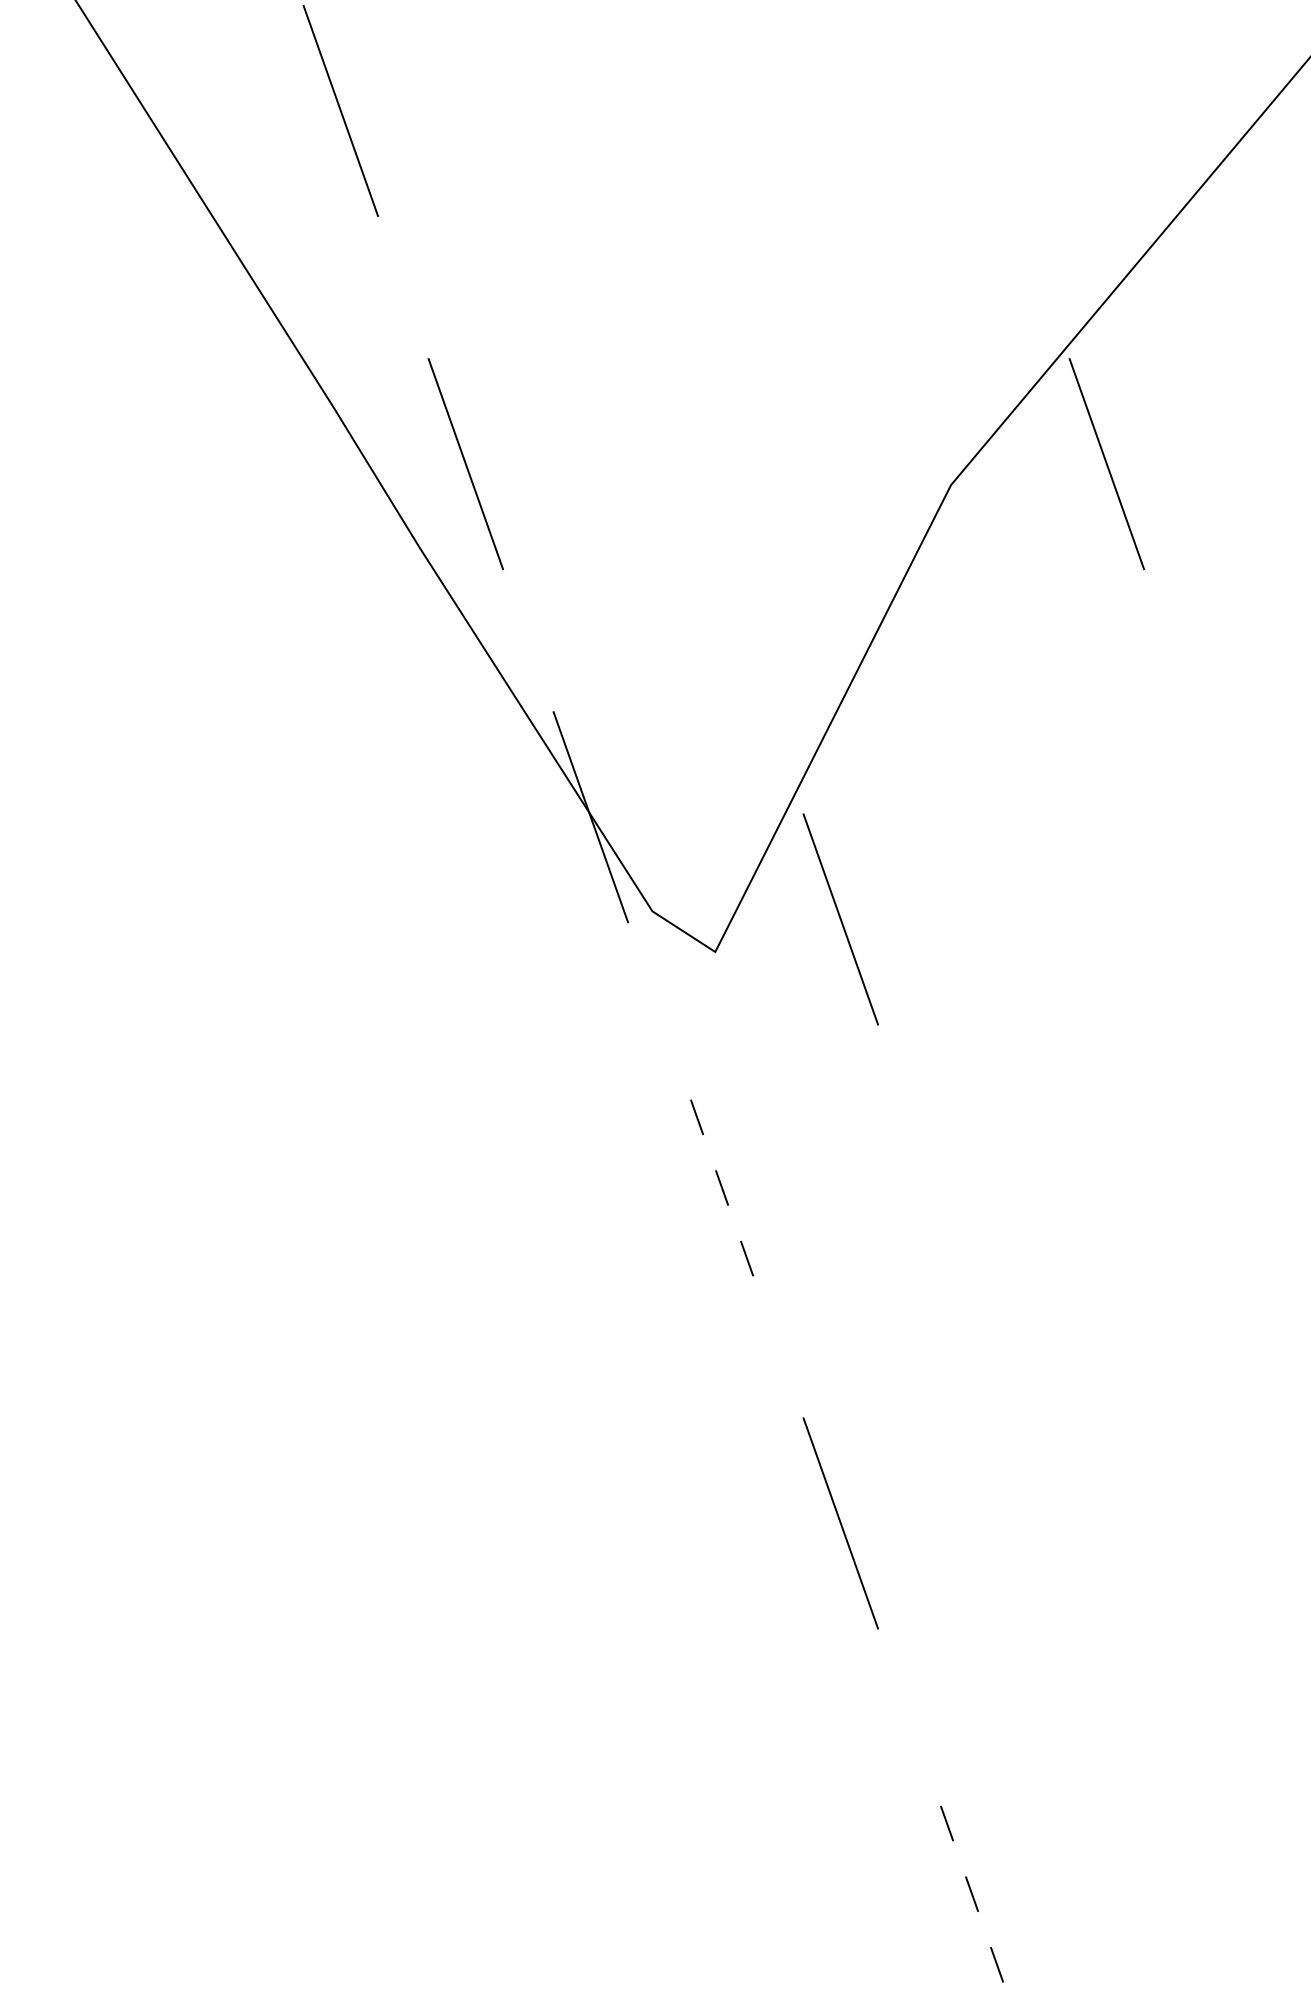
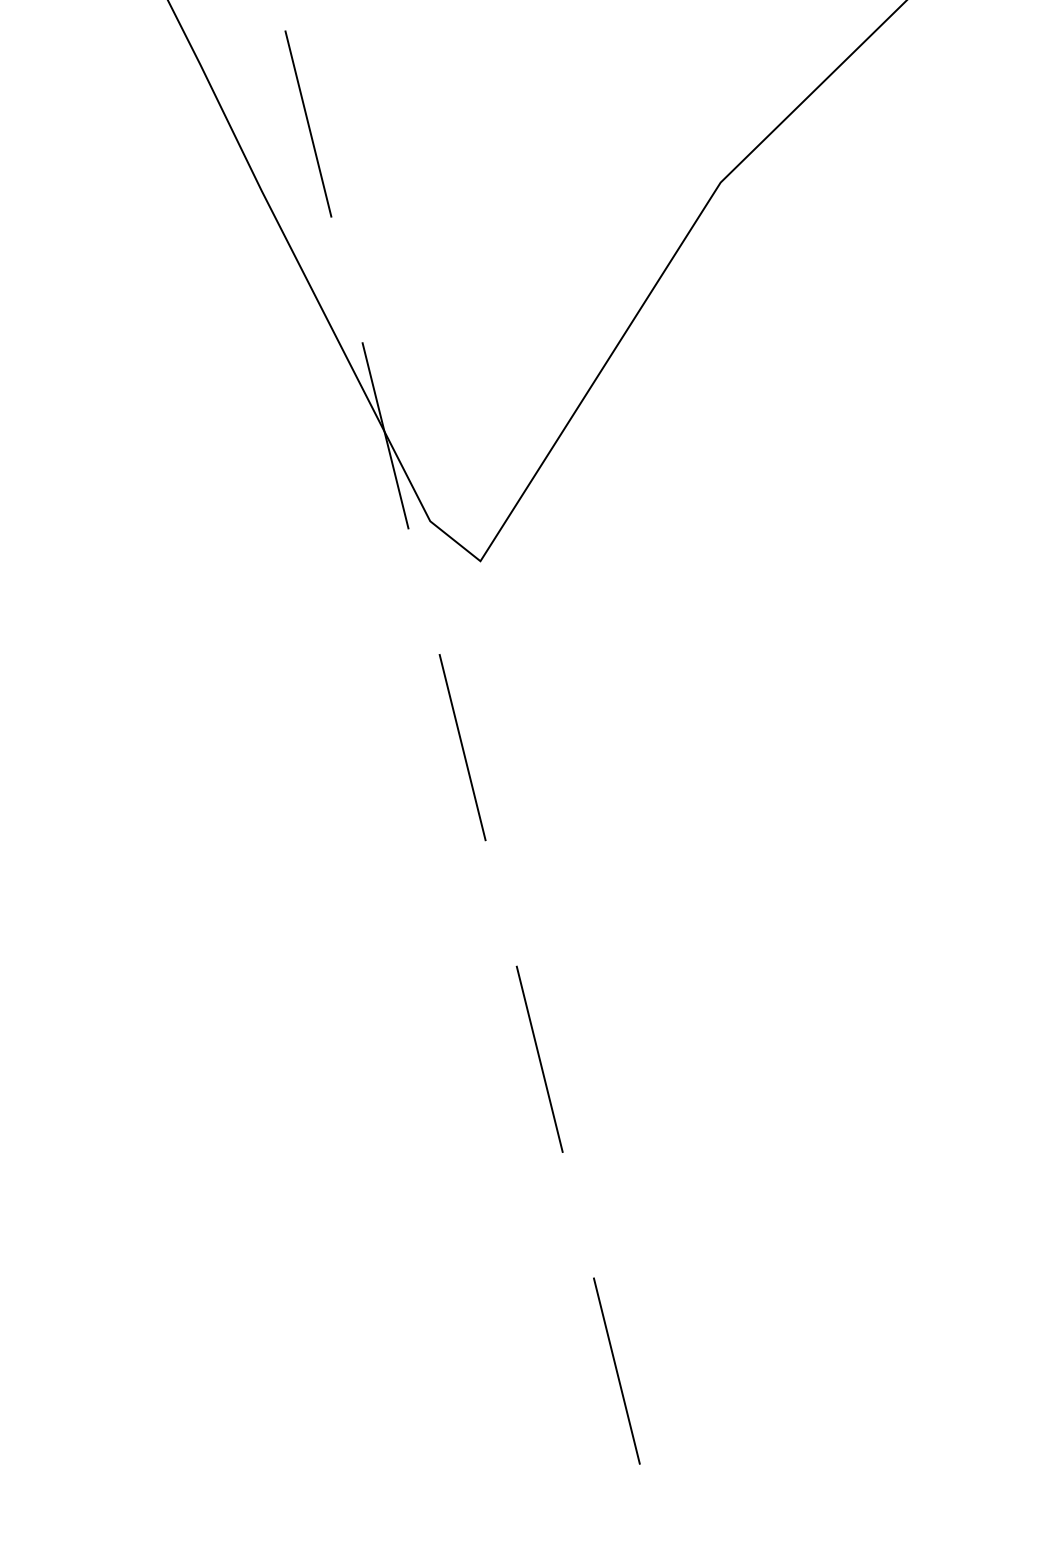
line: (1106, 464) -> (855, 177), removed
line: (840, 919) -> (590, 543), removed
line: (715, 1169) -> (462, 746), dashed -> solid
line: (965, 1876) -> (616, 1371), dashed -> solid

